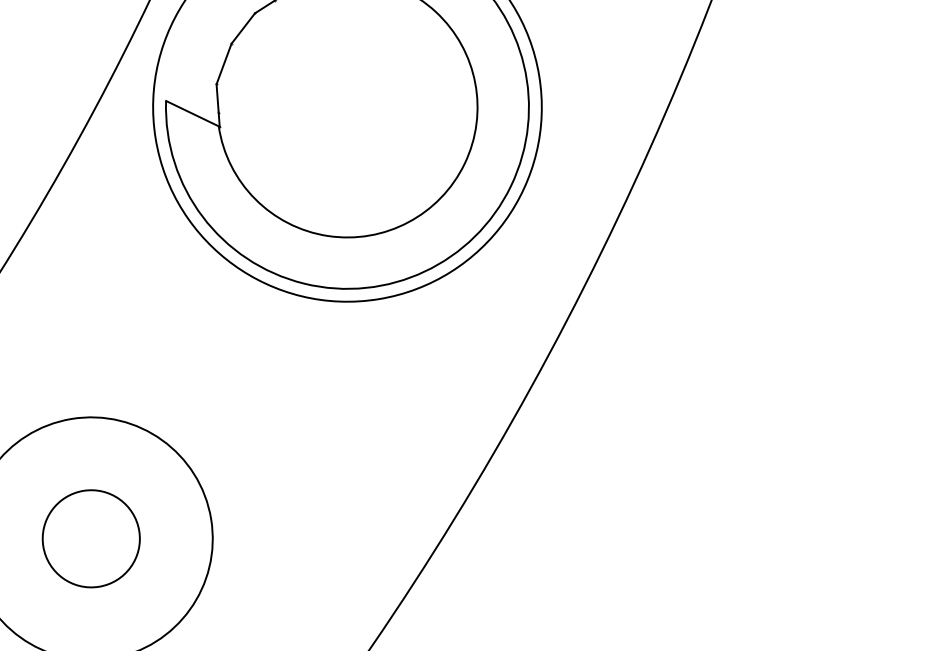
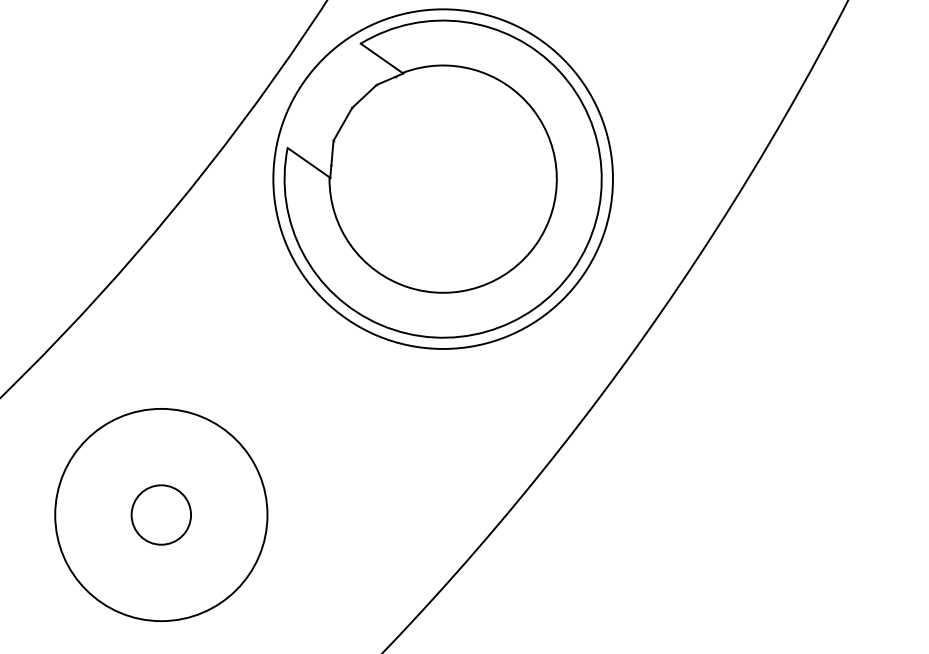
circle: (90, 538) -> (160, 514), size x0.7

